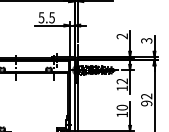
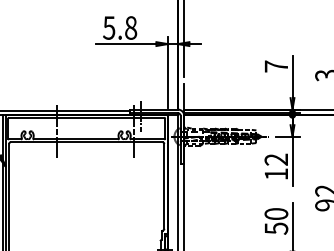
text: (51, 17) -> (129, 27), 5.5 -> 5.8
text: (121, 36) -> (274, 66), 2 -> 7
text: (121, 114) -> (274, 228), 10 -> 50

